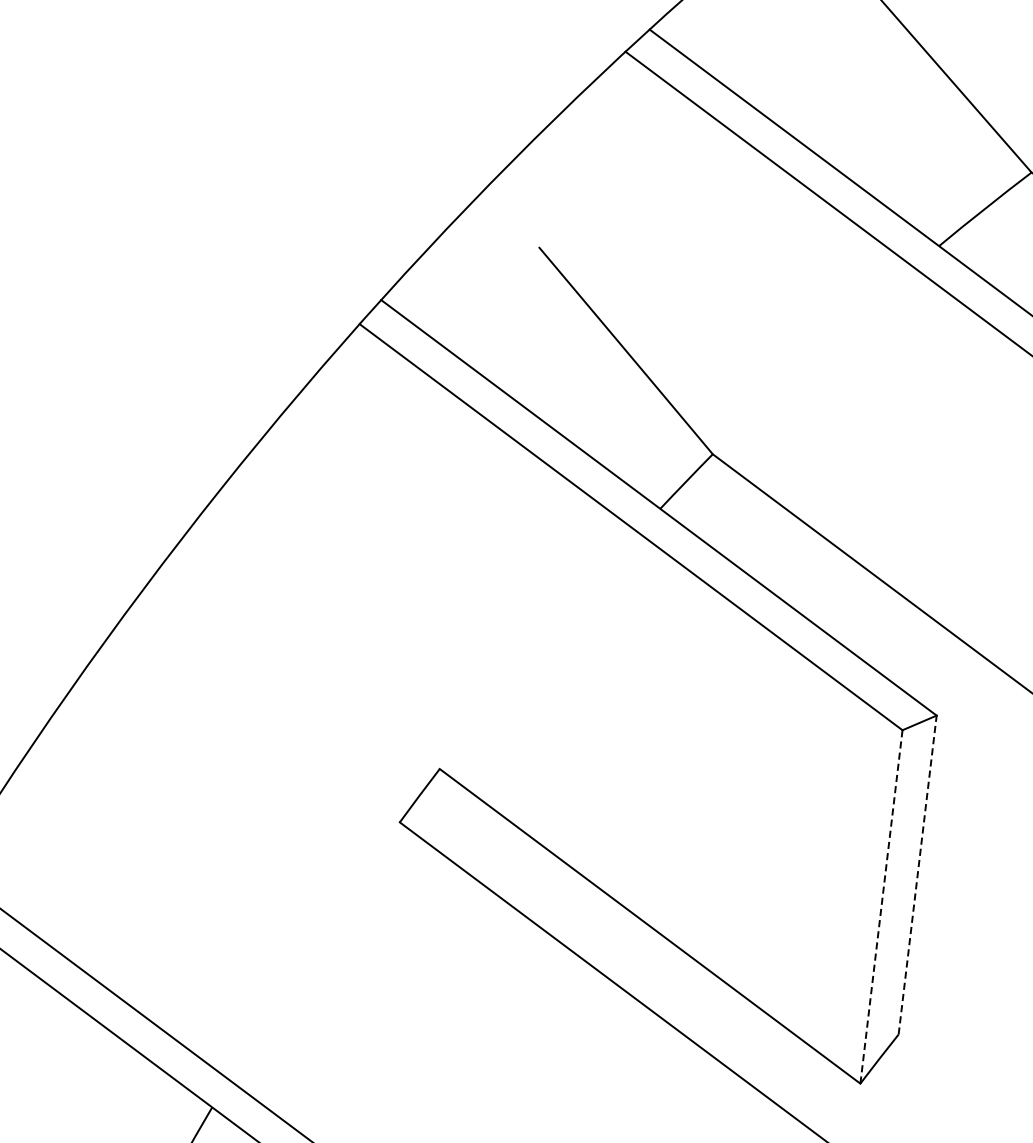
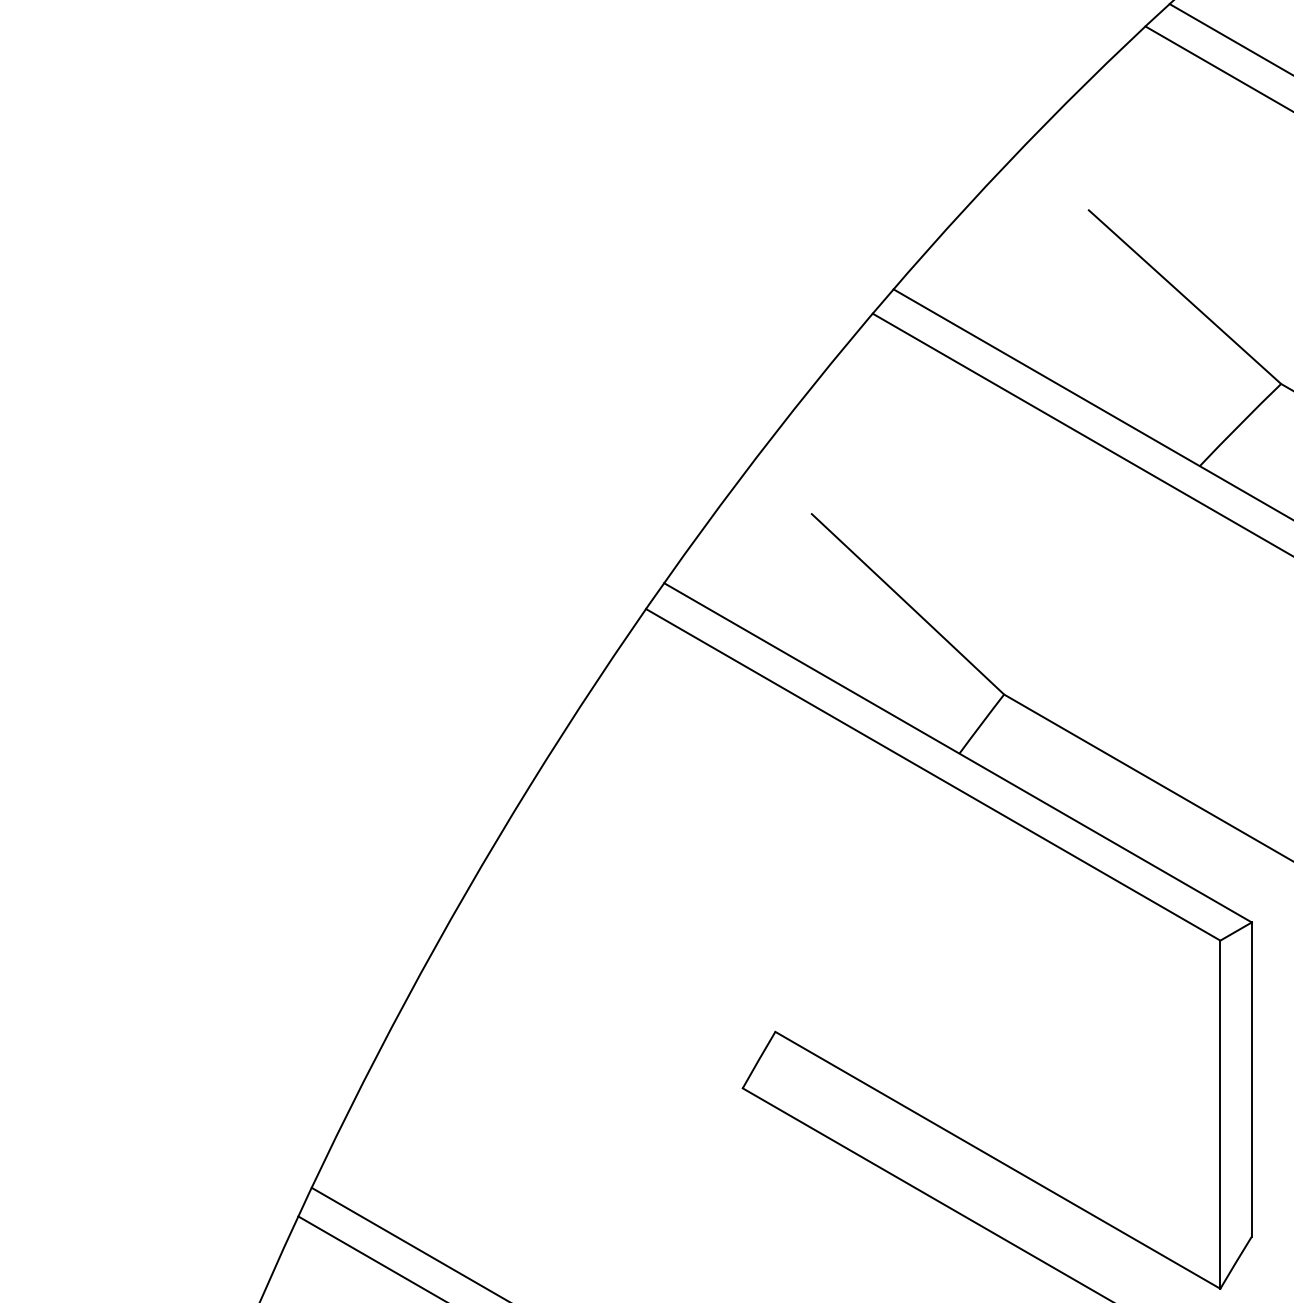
line: (917, 874) -> (1251, 1079), dashed -> solid
line: (881, 907) -> (1220, 1115), dashed -> solid

